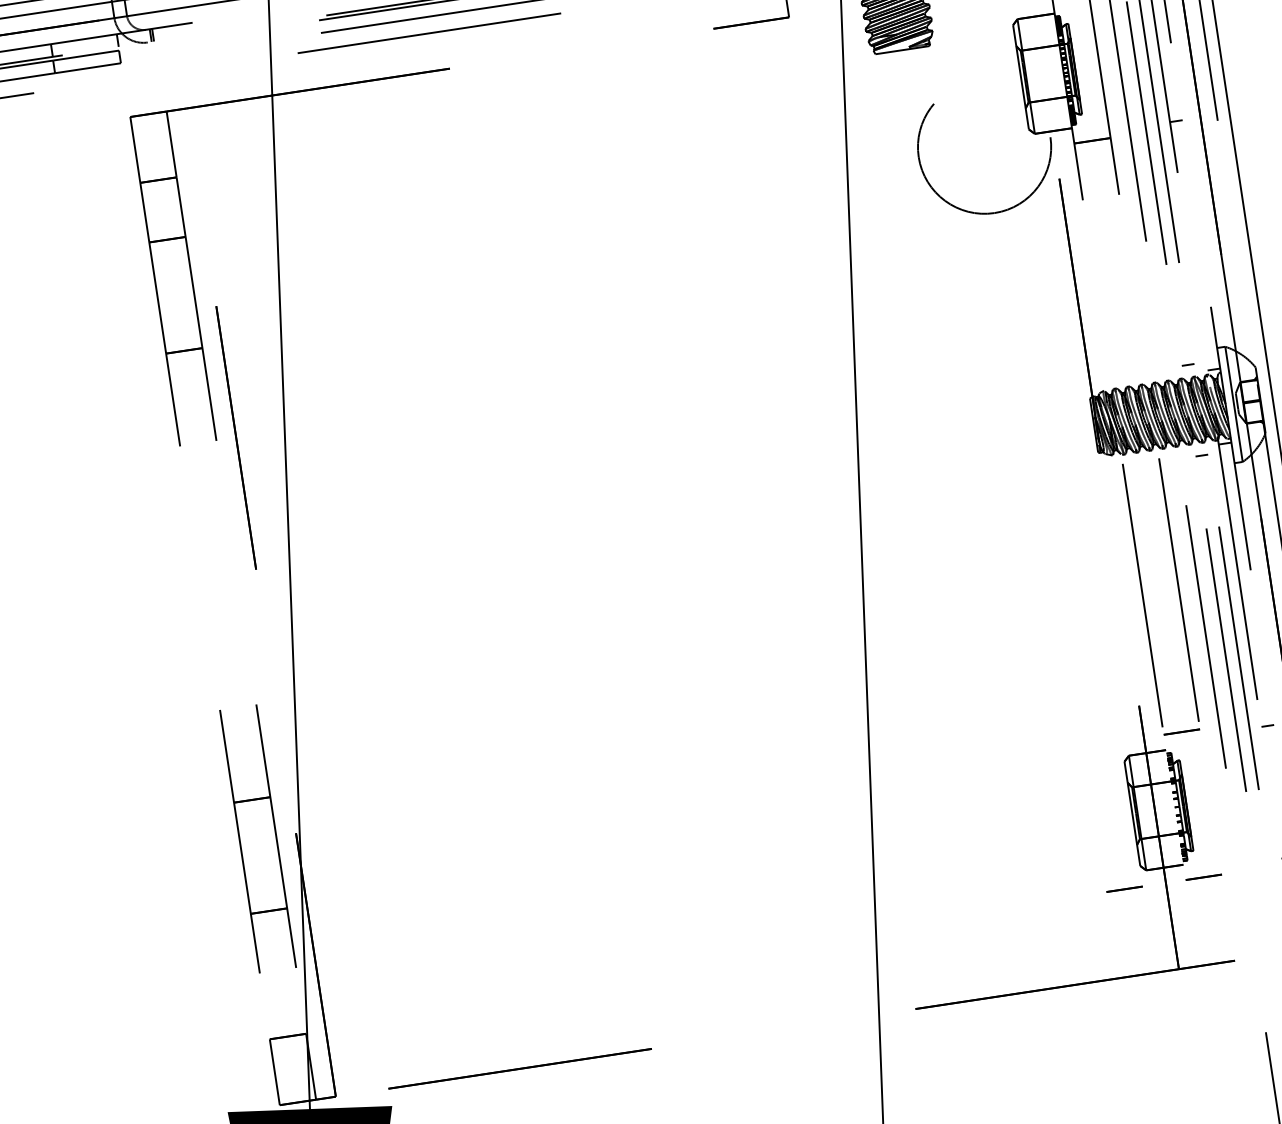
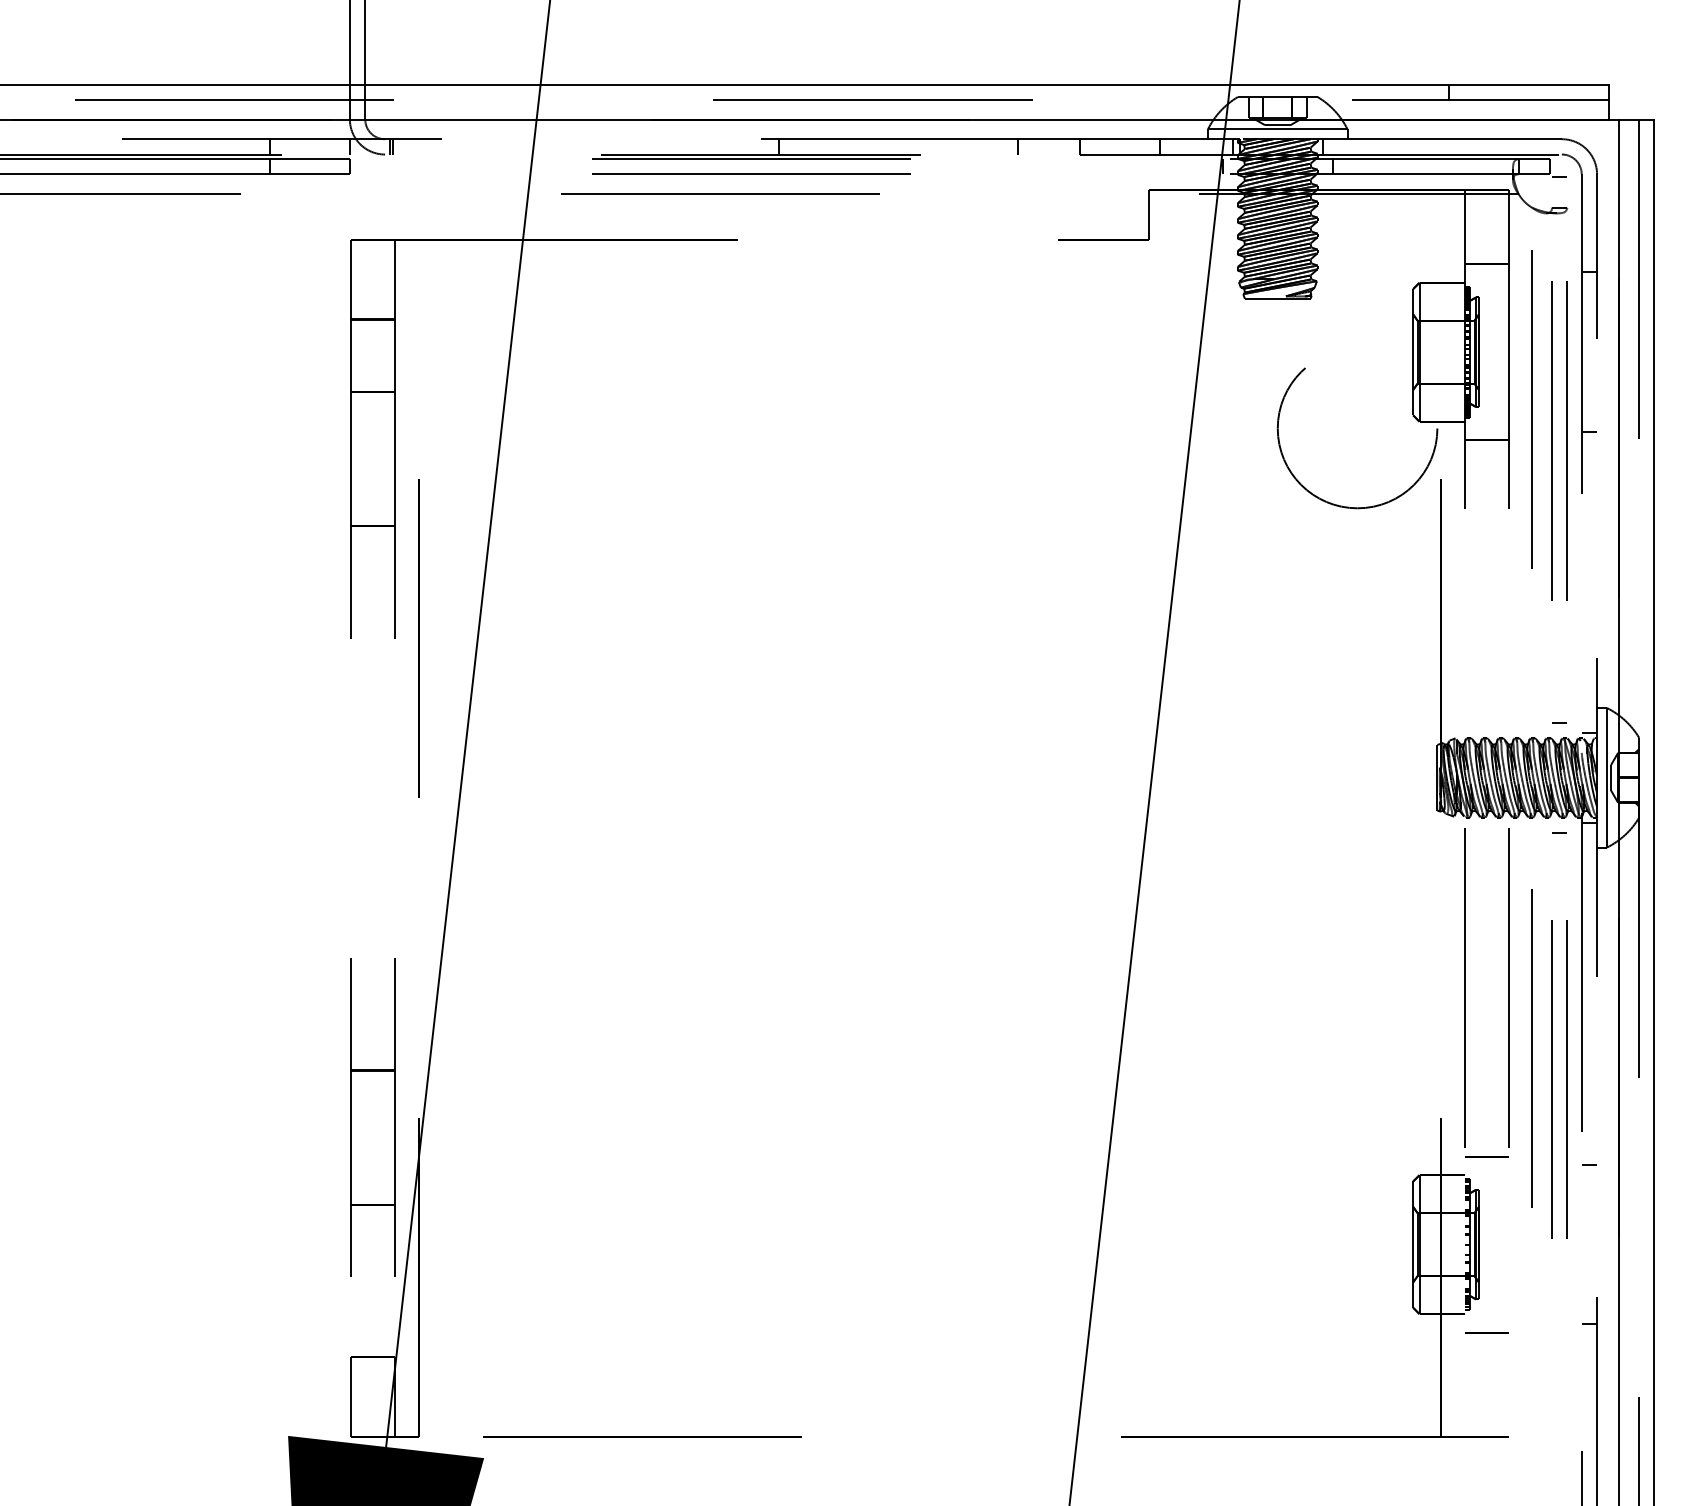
line: (1124, 889) -> (1390, 1332), removed

